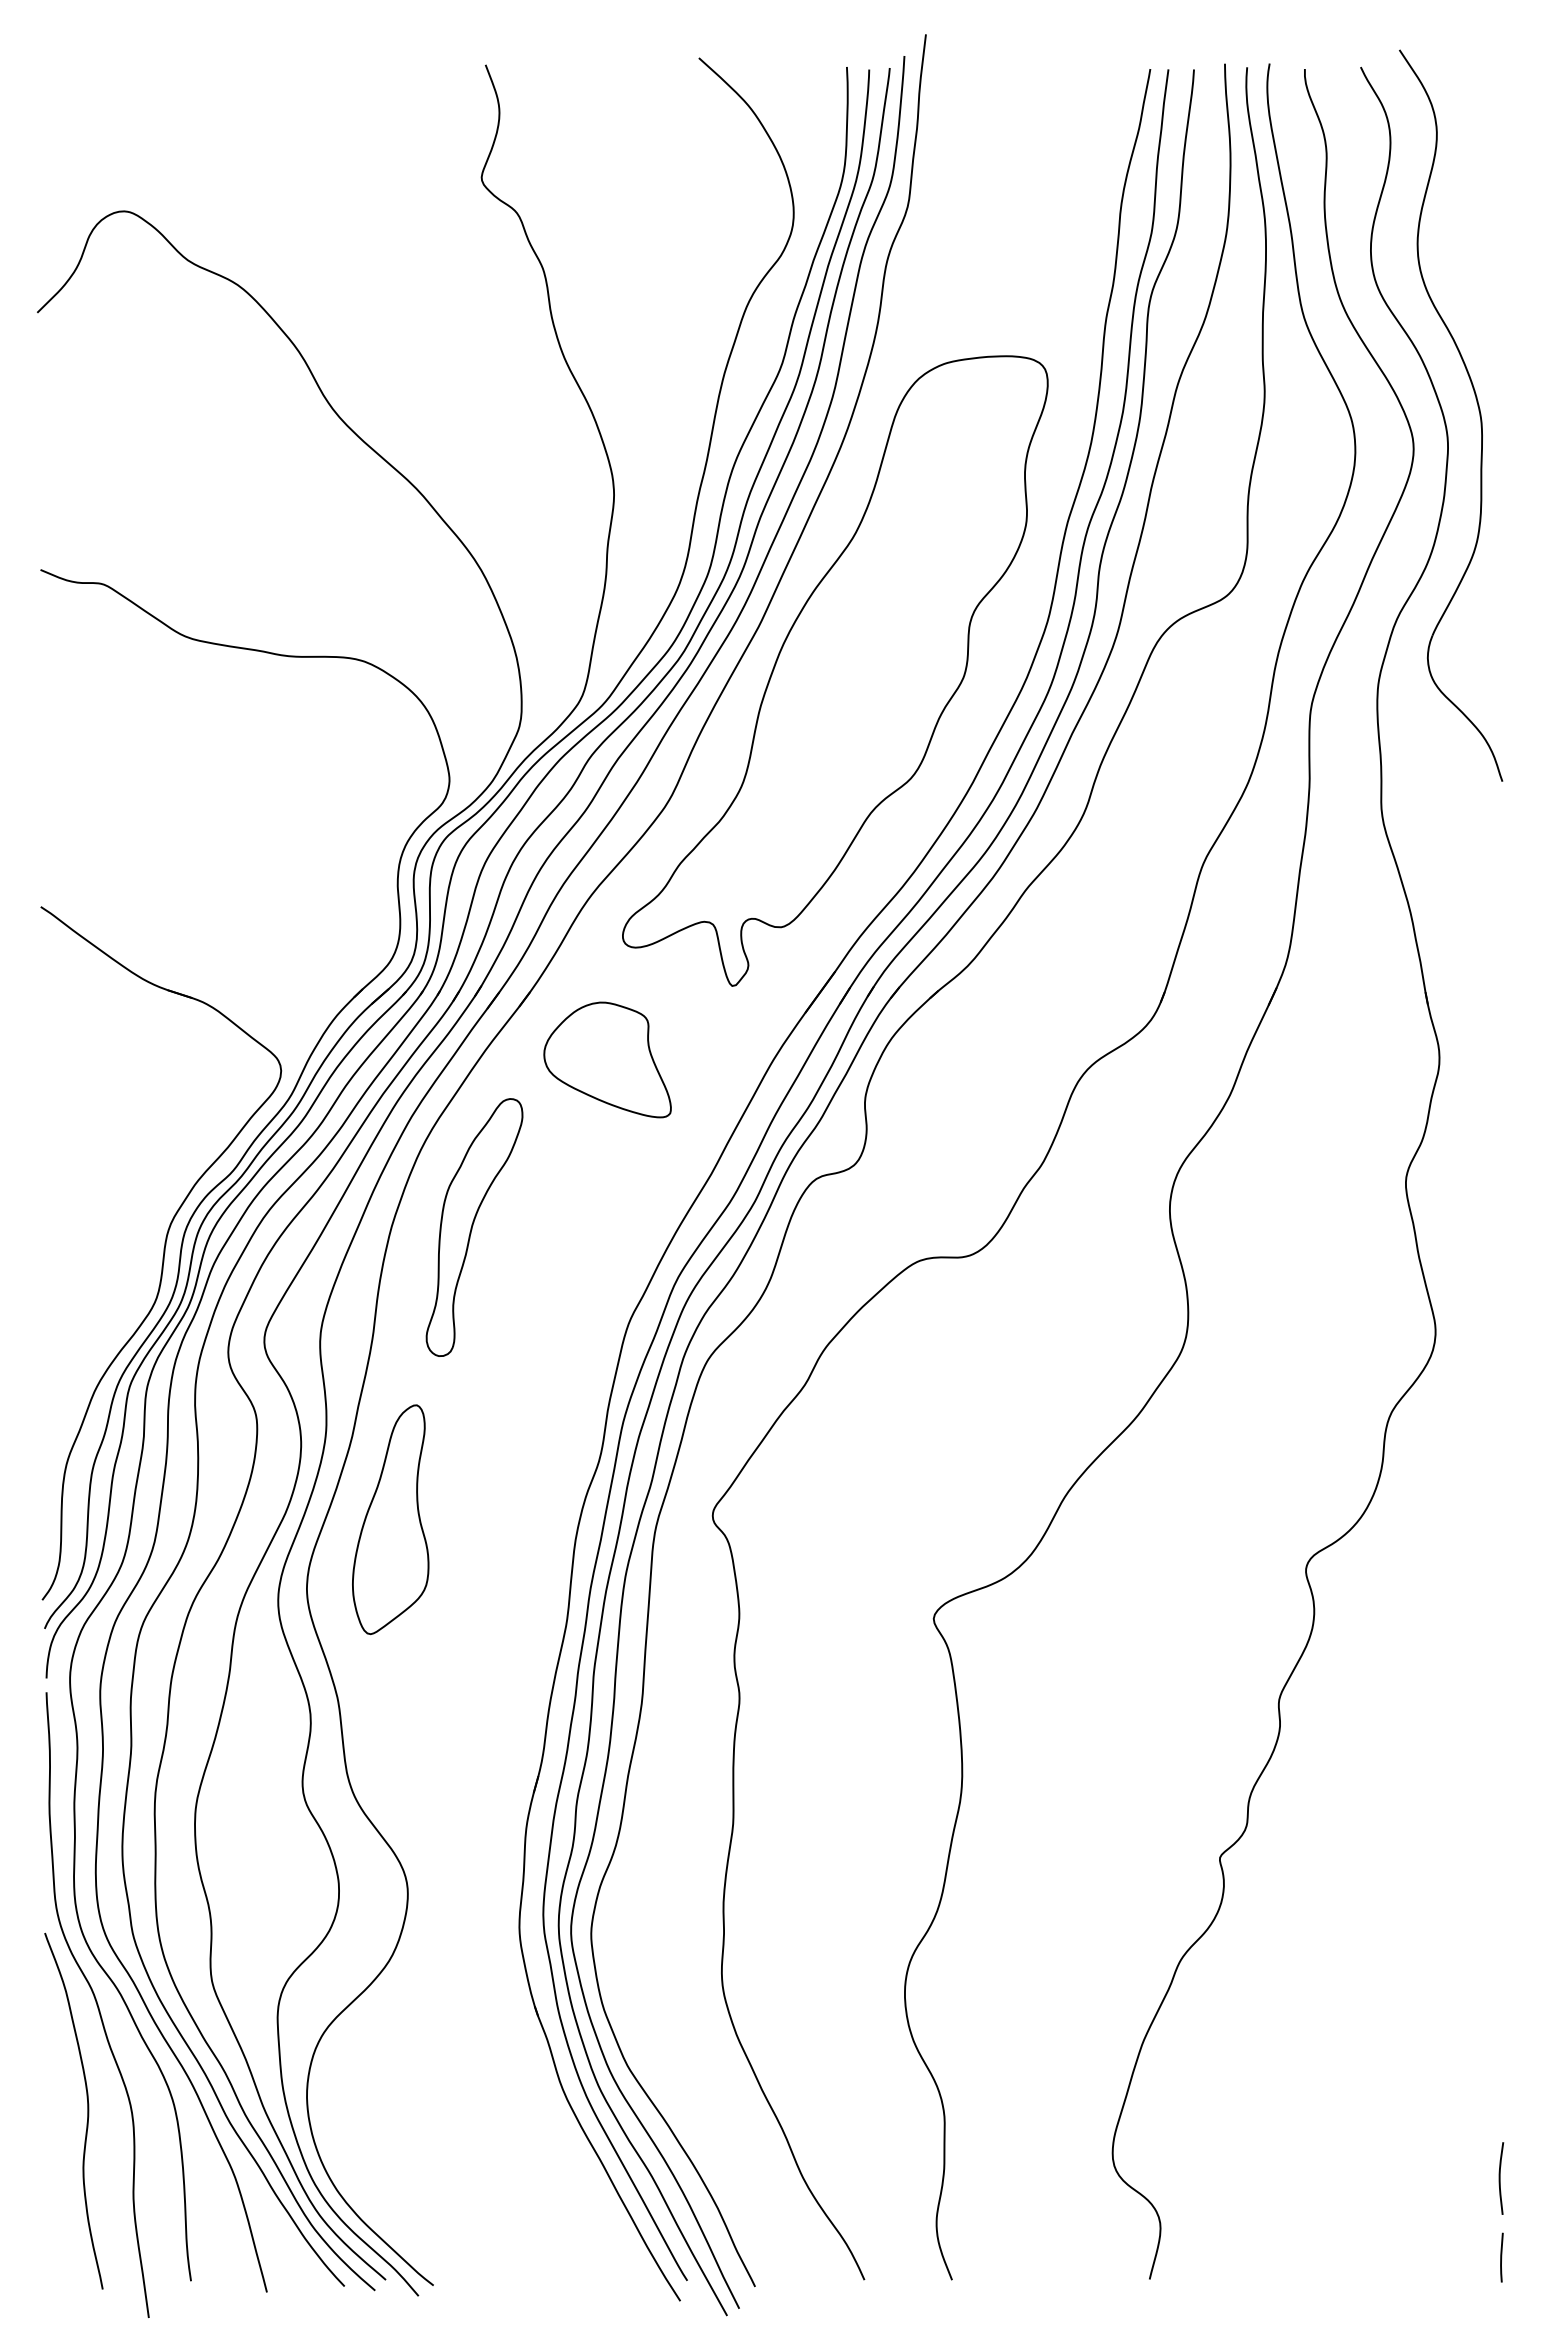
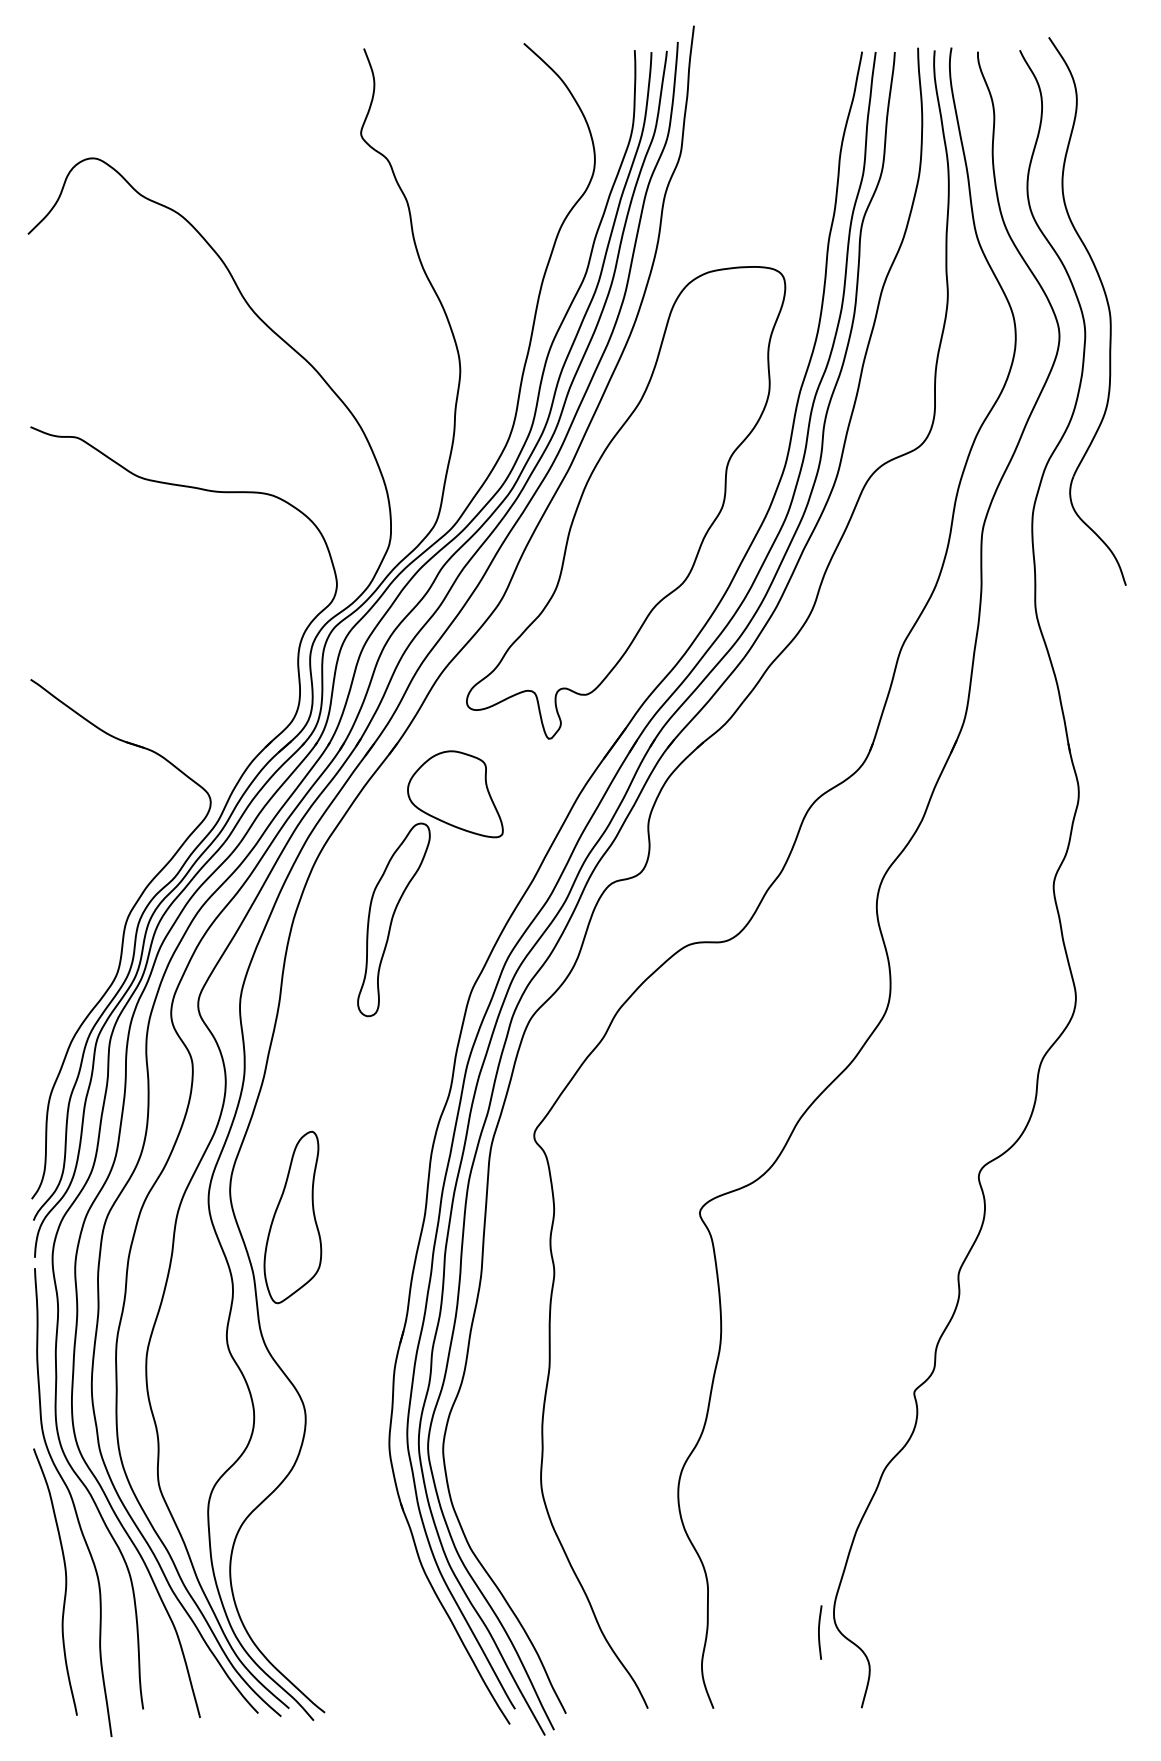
part: (474, 1227) -> (393, 919), moved
part: (390, 1519) -> (292, 1217), moved
curve: (1500, 2178) -> (819, 1632), moved
line: (1501, 2257) -> (1125, 1691), removed

